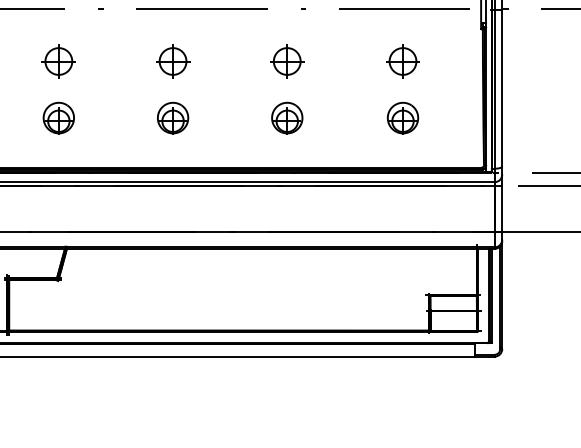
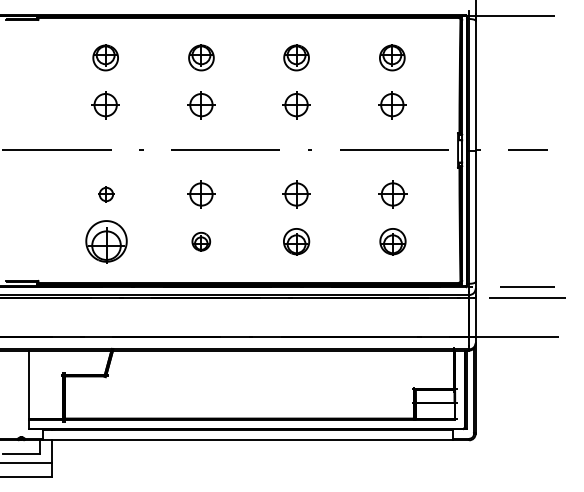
part: (59, 61) -> (106, 194), size x0.6
part: (57, 117) -> (105, 241), size x1.6
part: (171, 117) -> (200, 241), size x0.7

